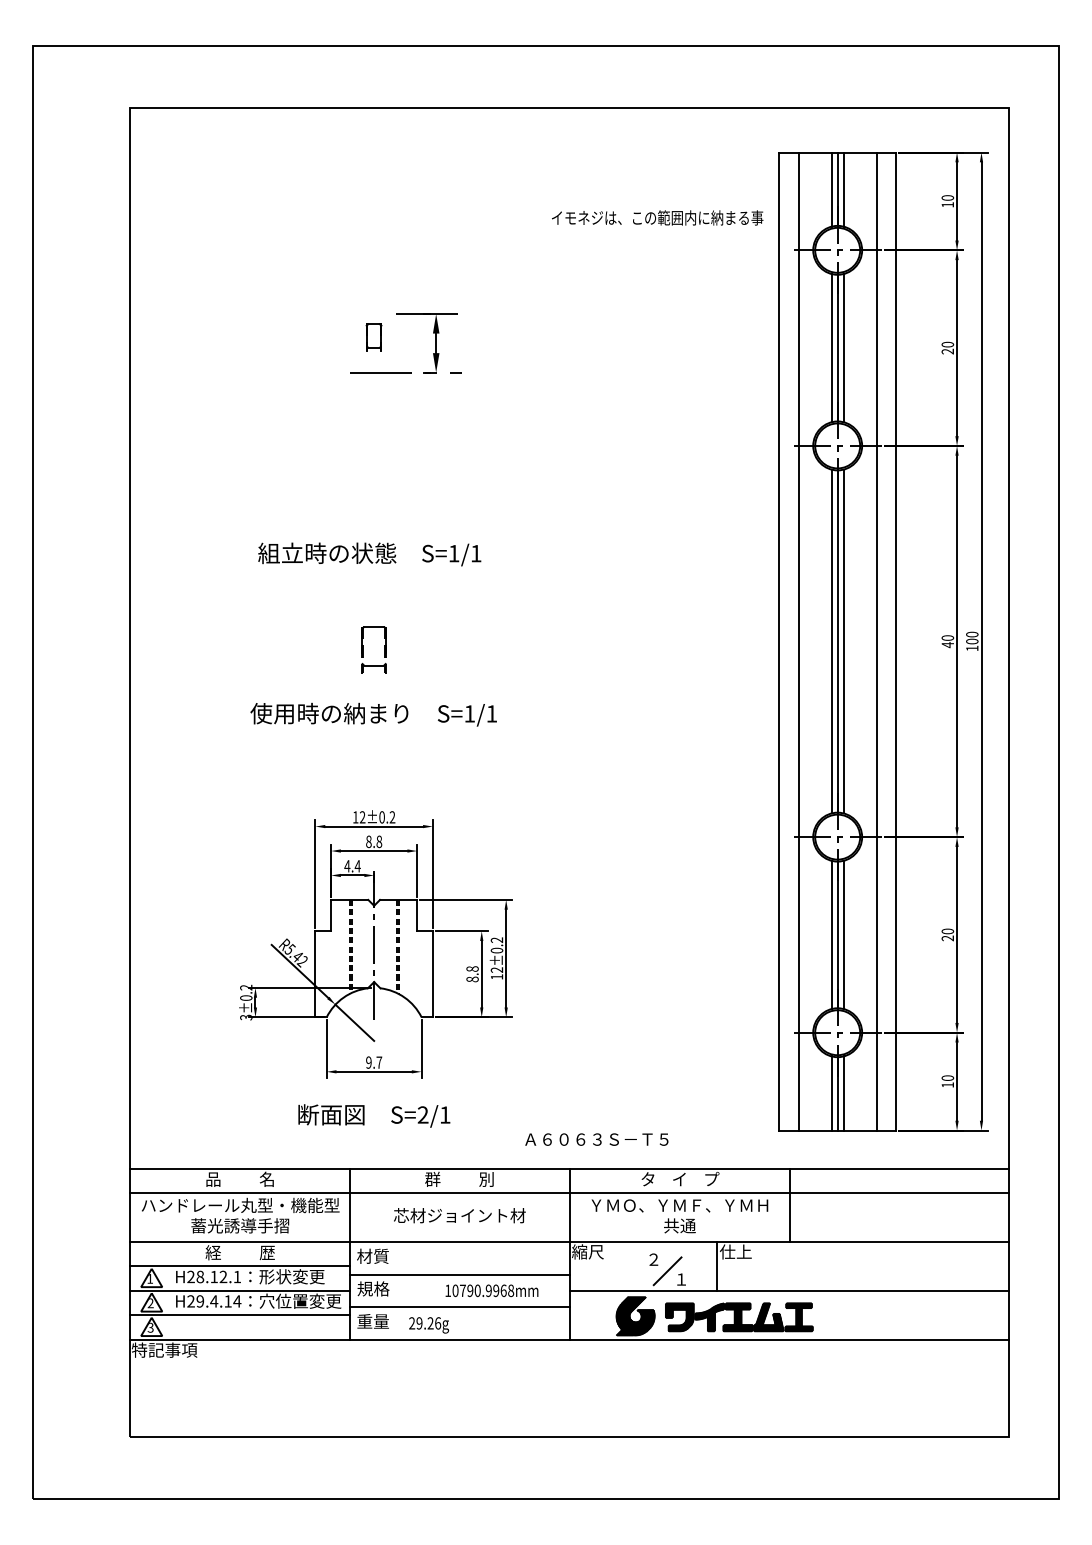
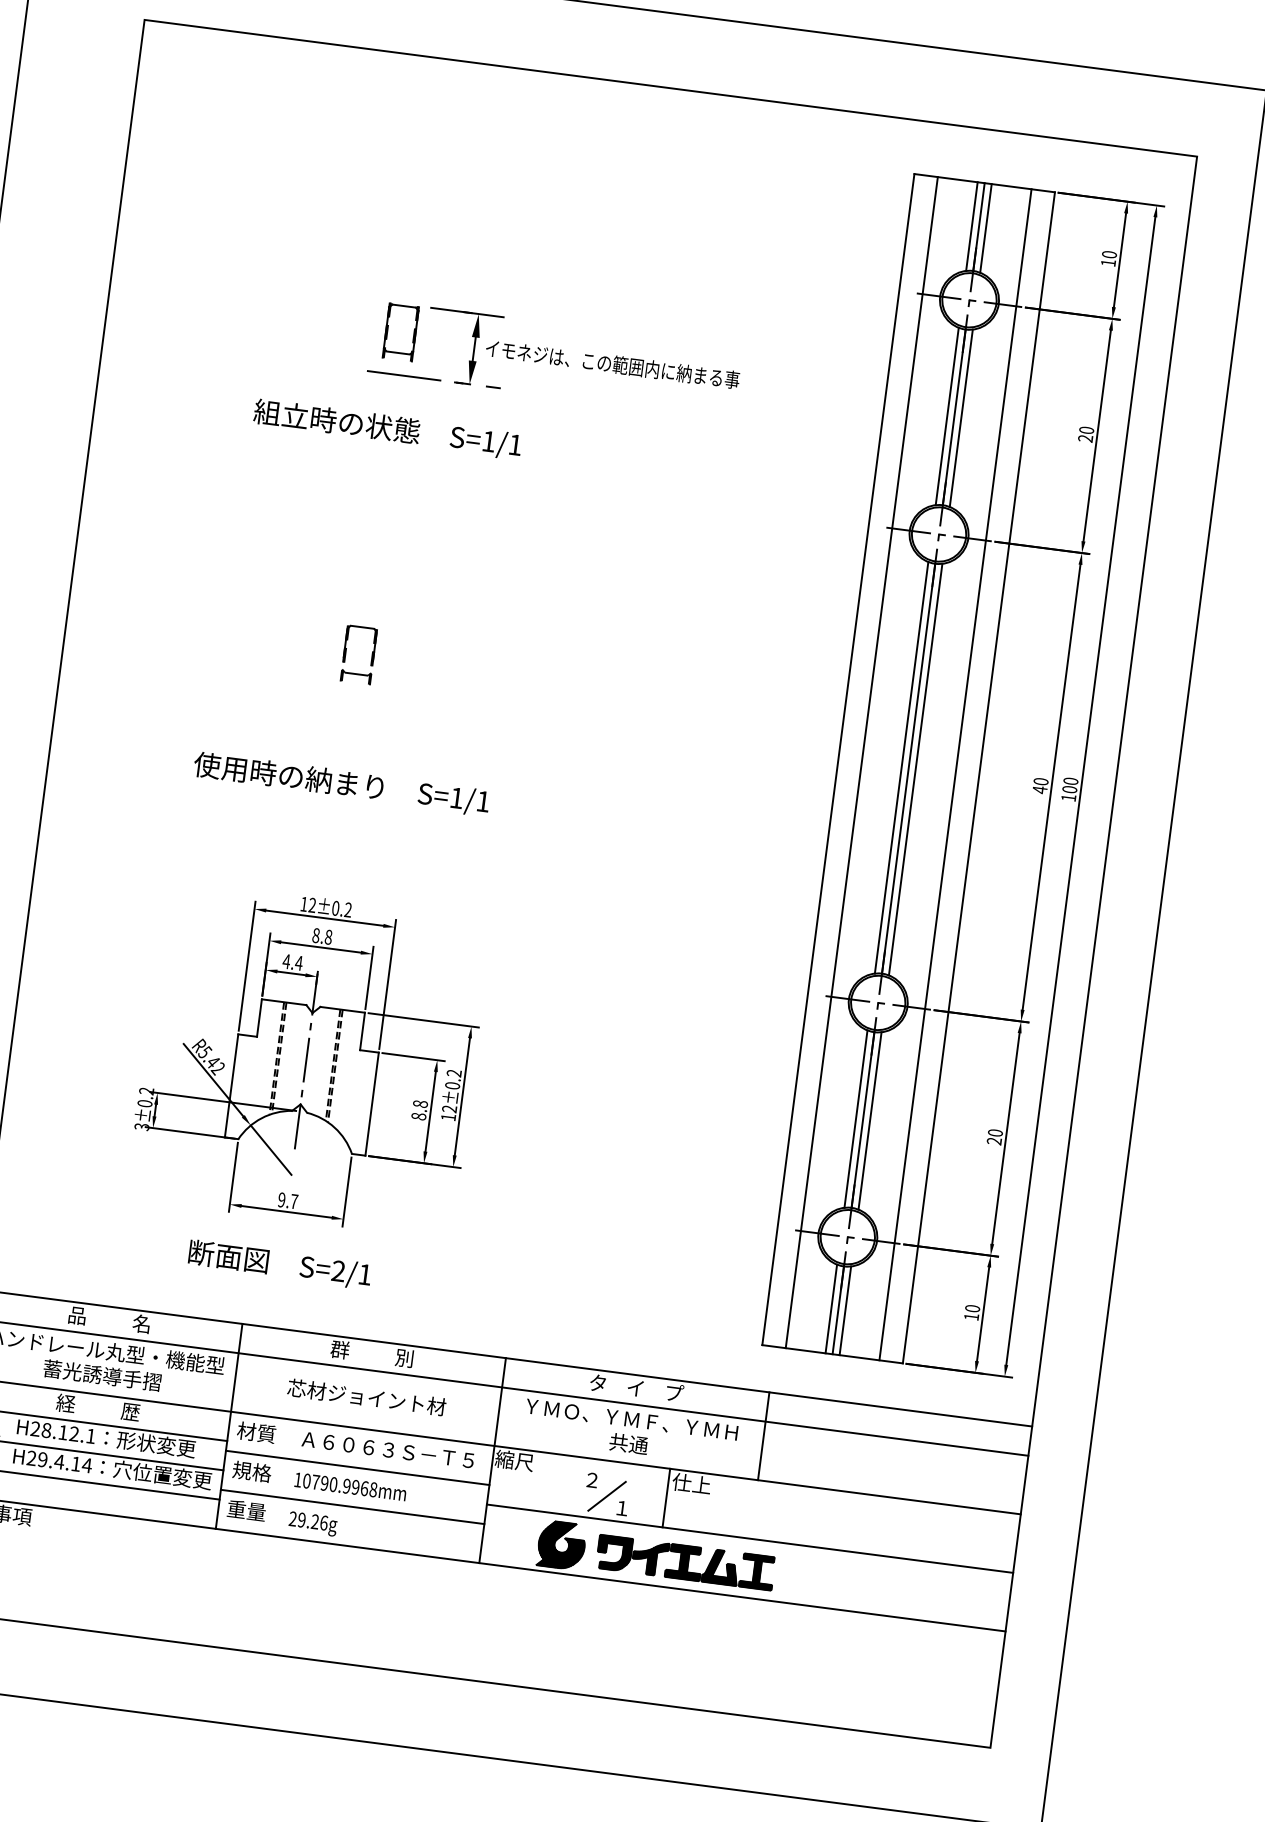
text: (657, 217) -> (612, 363), moved
part: (373, 337) -> (400, 332), size x1.67
text: (369, 554) -> (387, 429), moved
part: (363, 649) -> (346, 653), moved
text: (596, 1139) -> (387, 1449), moved
text: (491, 1290) -> (350, 1486), moved

